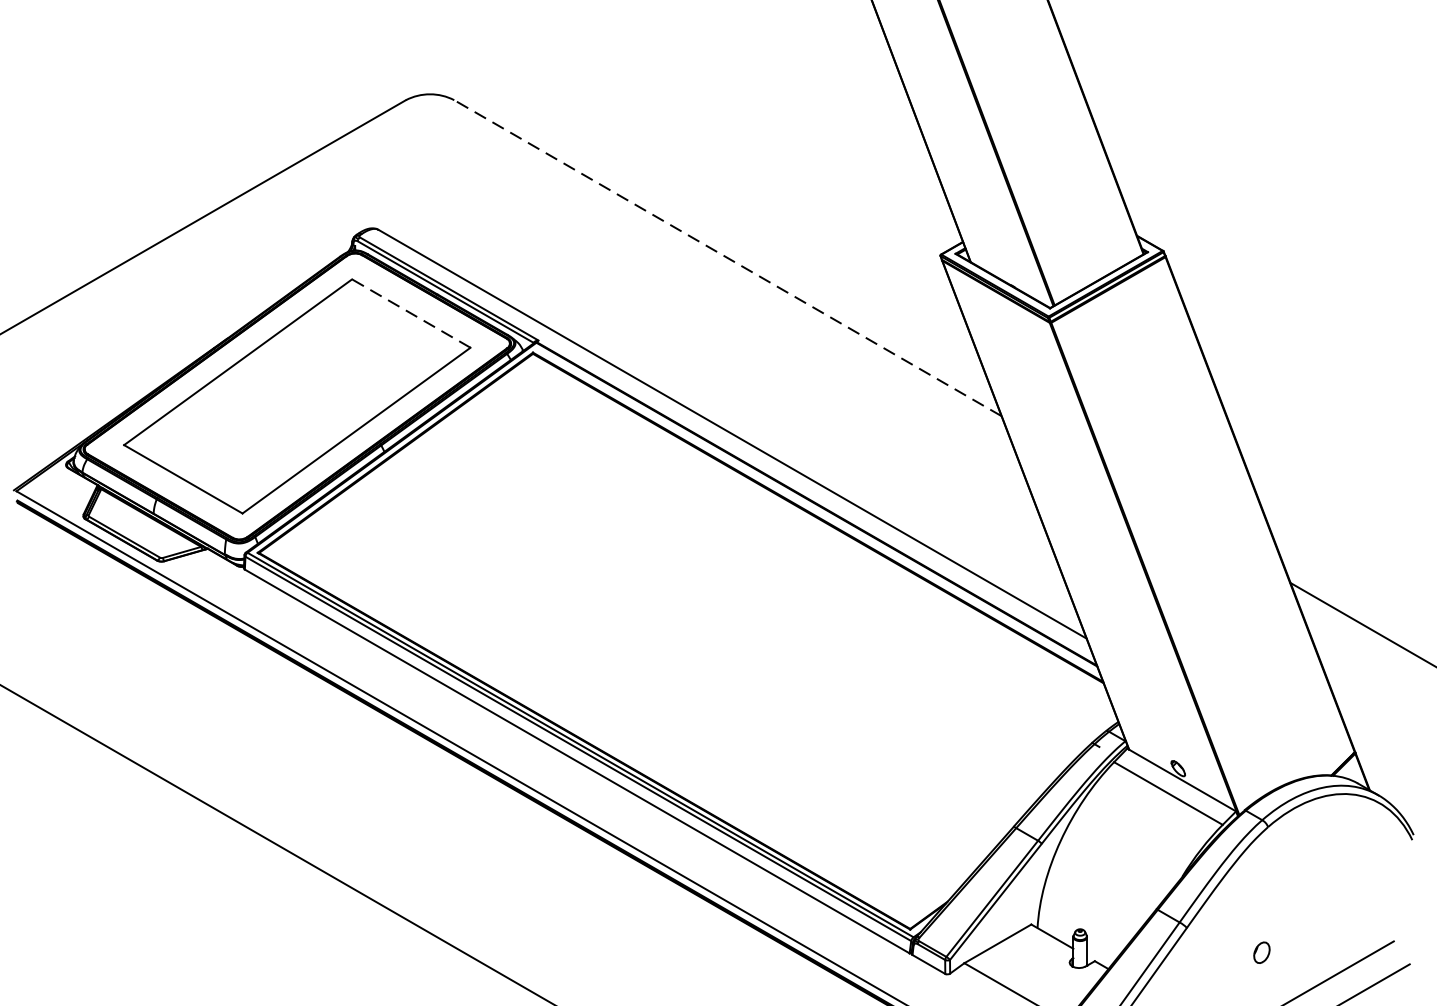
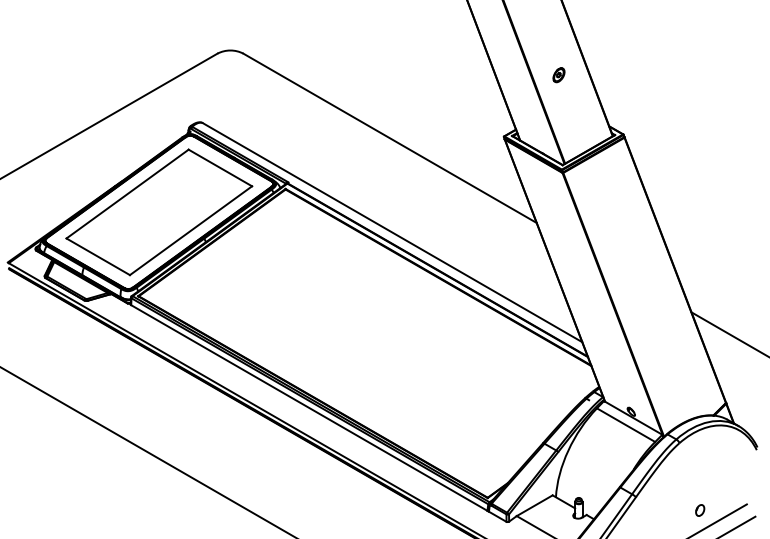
part: (1042, 140) -> (558, 75), added
line: (726, 258) -> (389, 138), dashed -> solid
line: (411, 312) -> (220, 167), dashed -> solid
part: (1262, 952) -> (700, 510), moved

